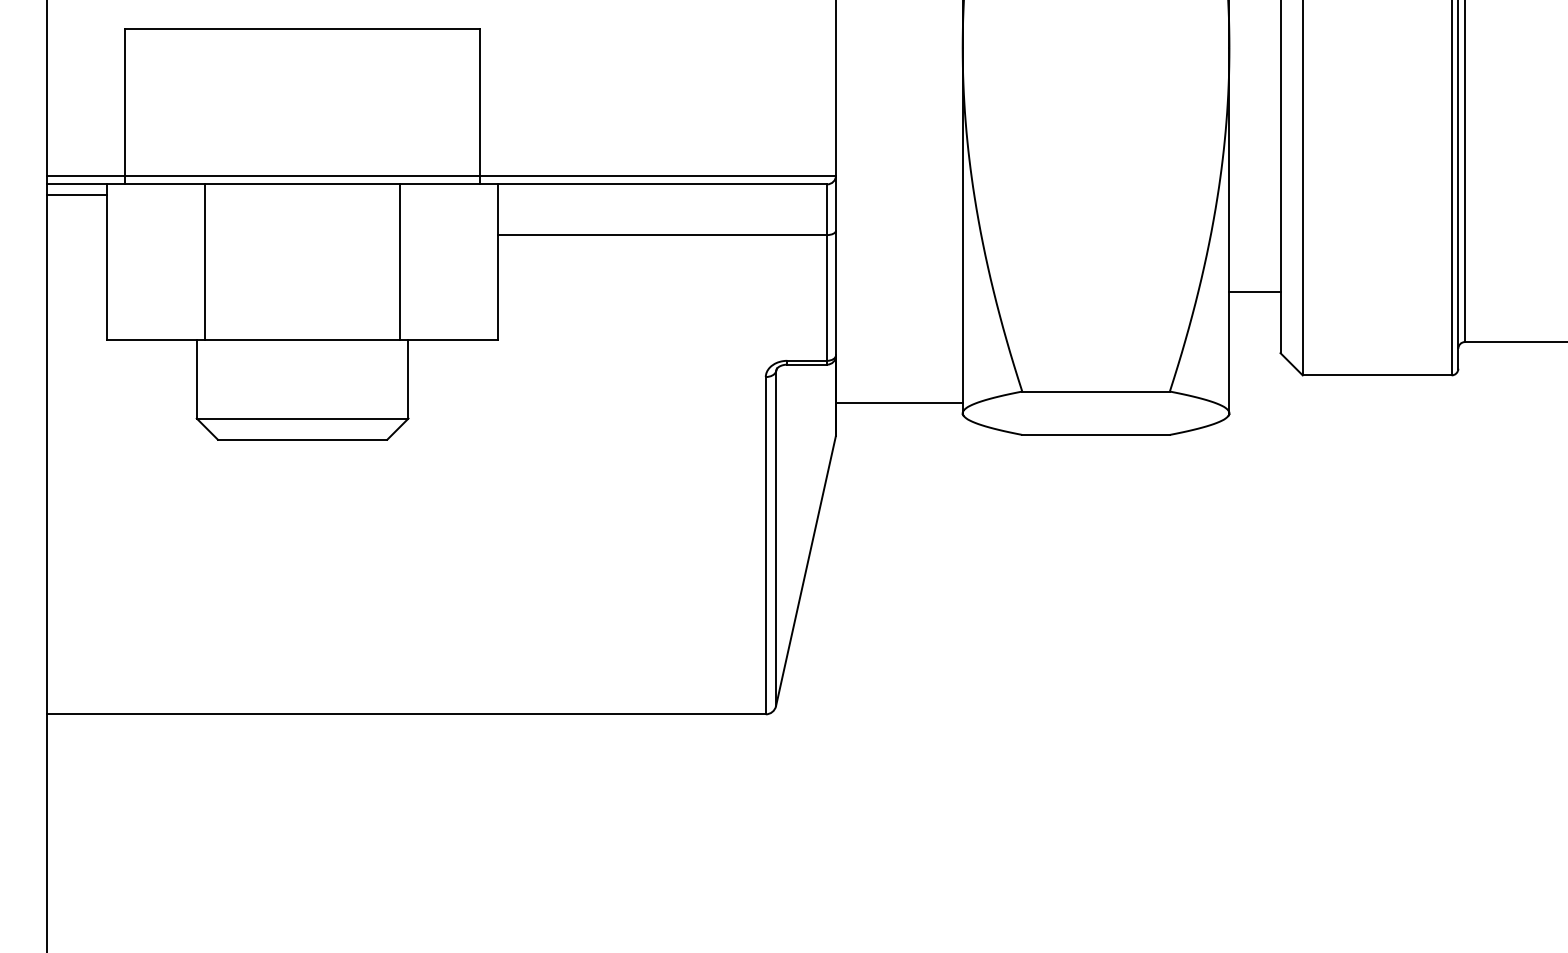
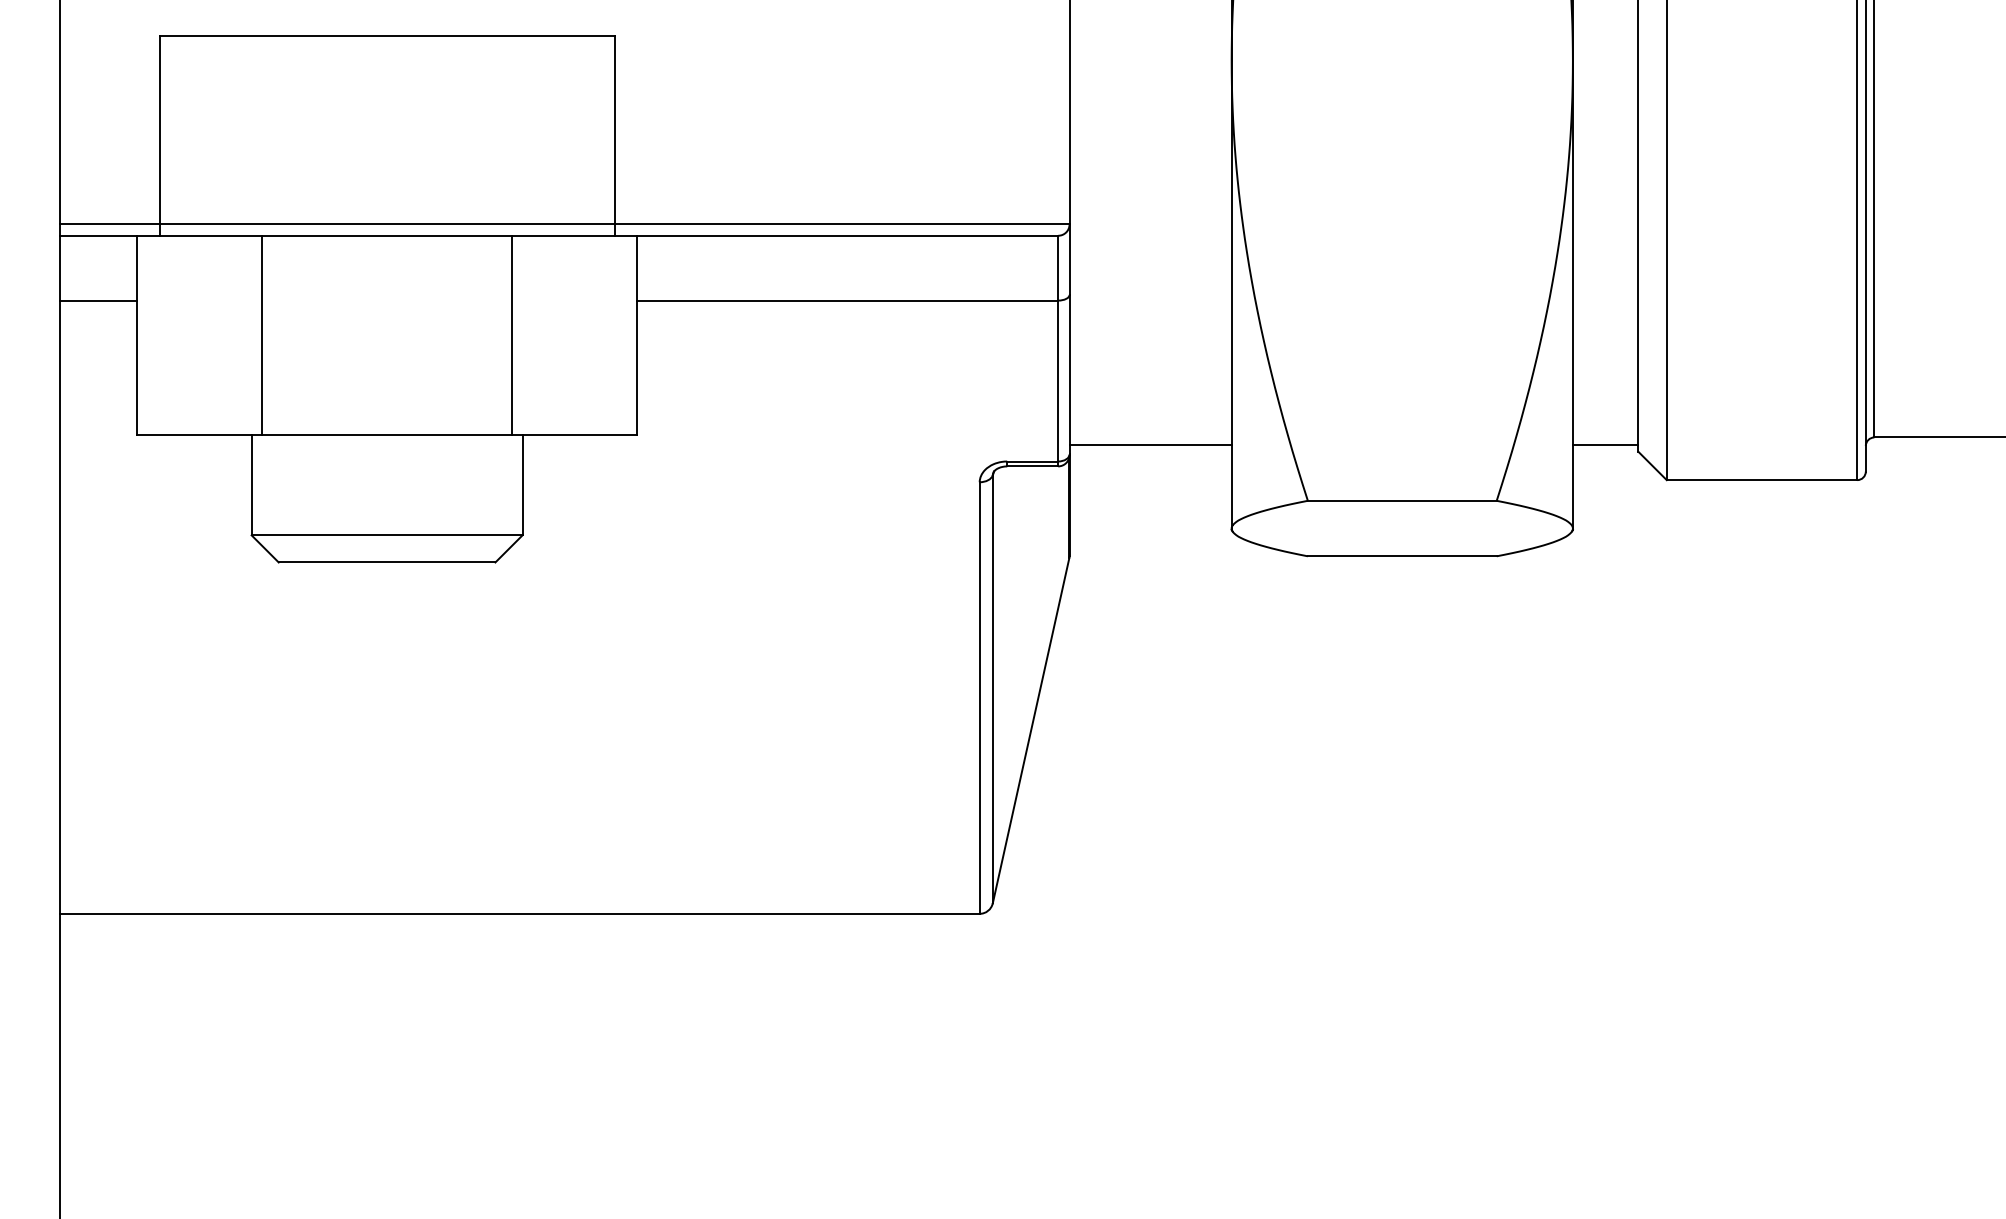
line: (77, 195) -> (99, 301), moved
line: (1254, 291) -> (1605, 444), moved
line: (899, 402) -> (1150, 444), moved

